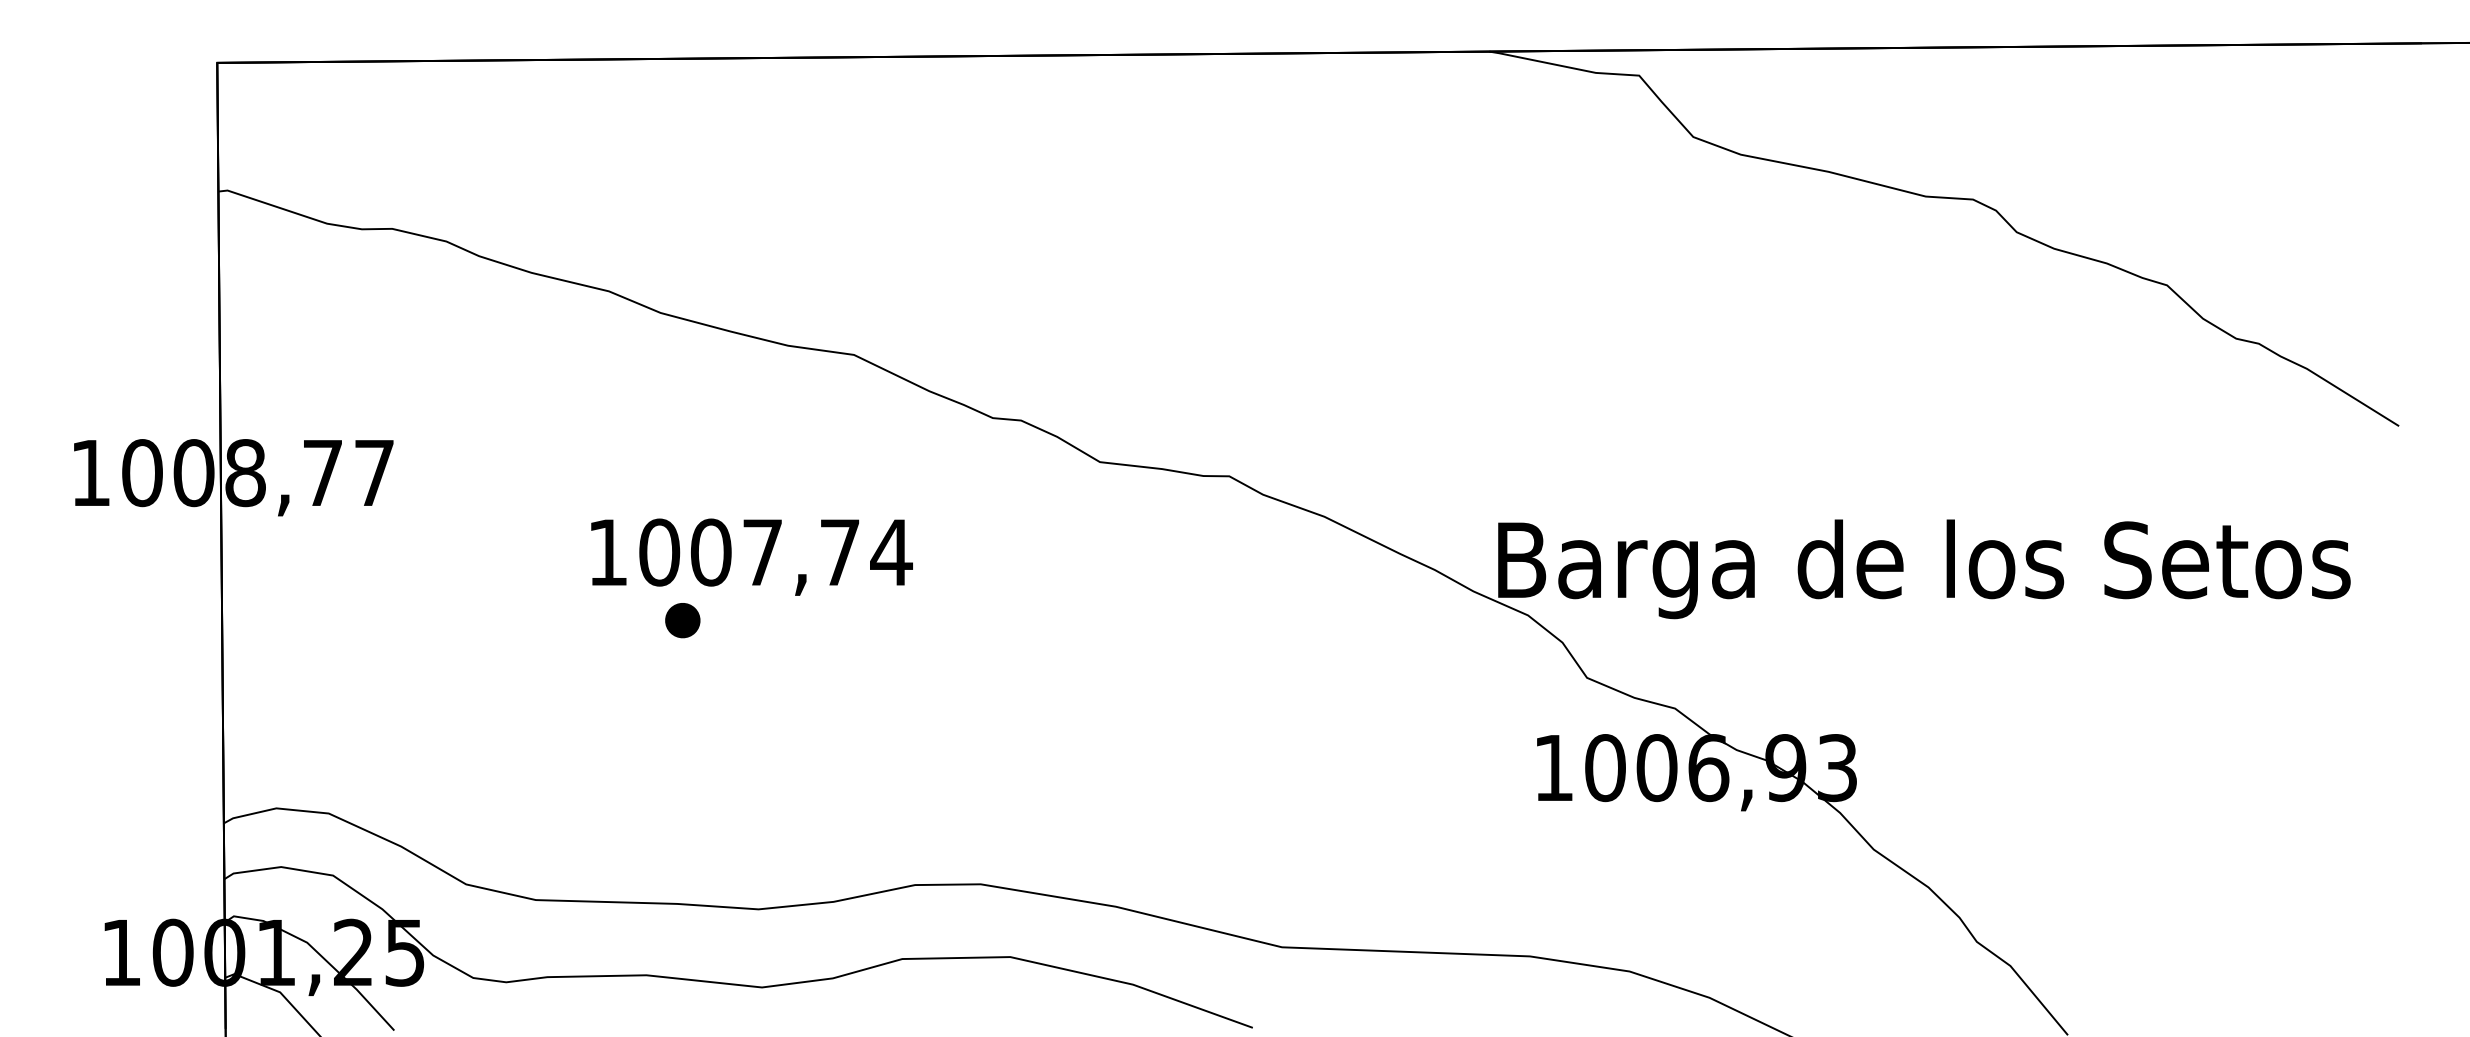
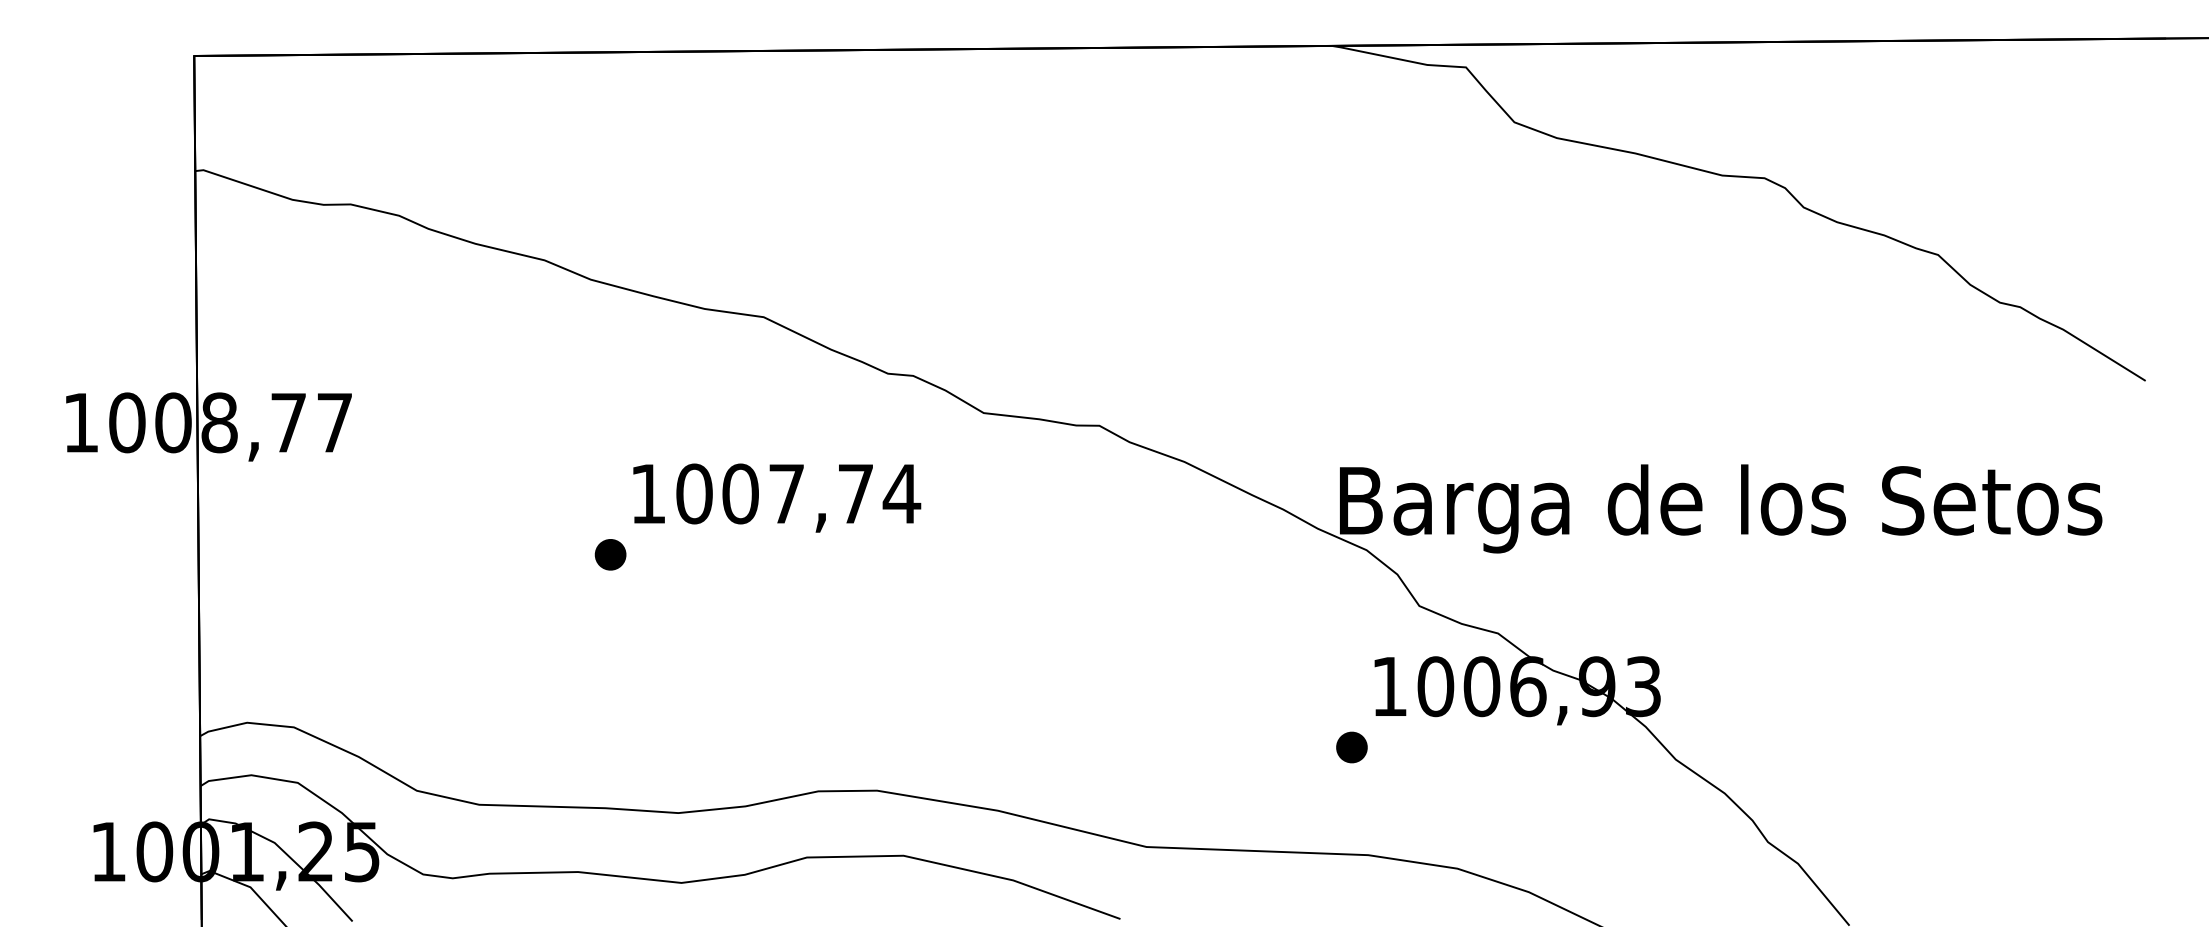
text: (751, 556) -> (776, 497), moved
part: (1511, 835) -> (1351, 747), added

